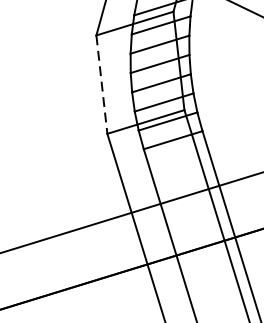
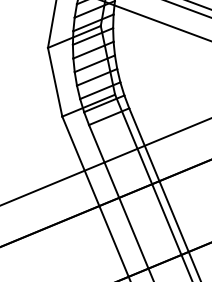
line: (102, 85) -> (55, 82), dashed -> solid

